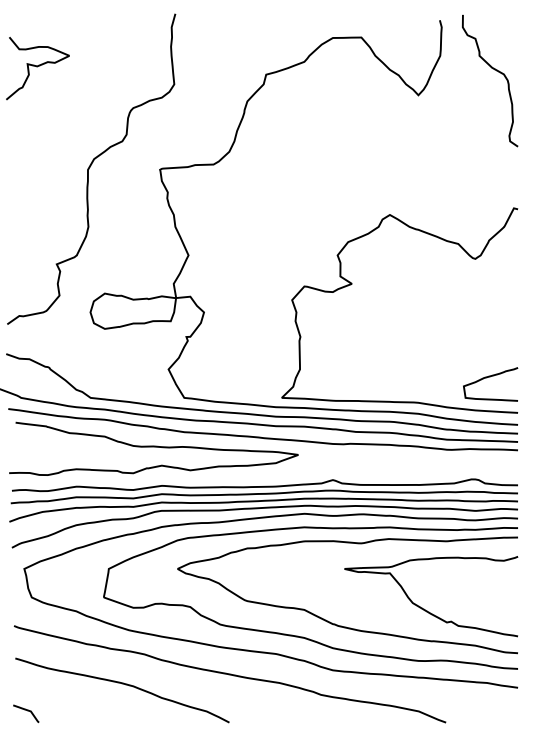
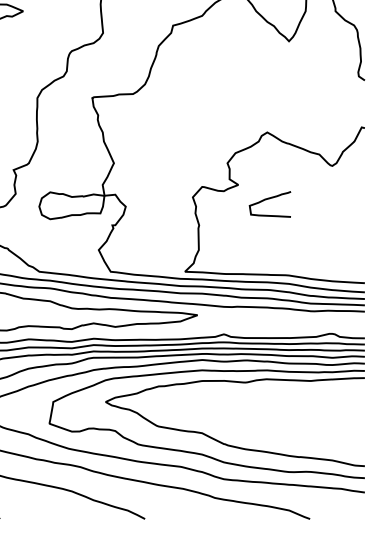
curve: (490, 377) -> (270, 199), moved
curve: (424, 608) -> (293, 432), removed

